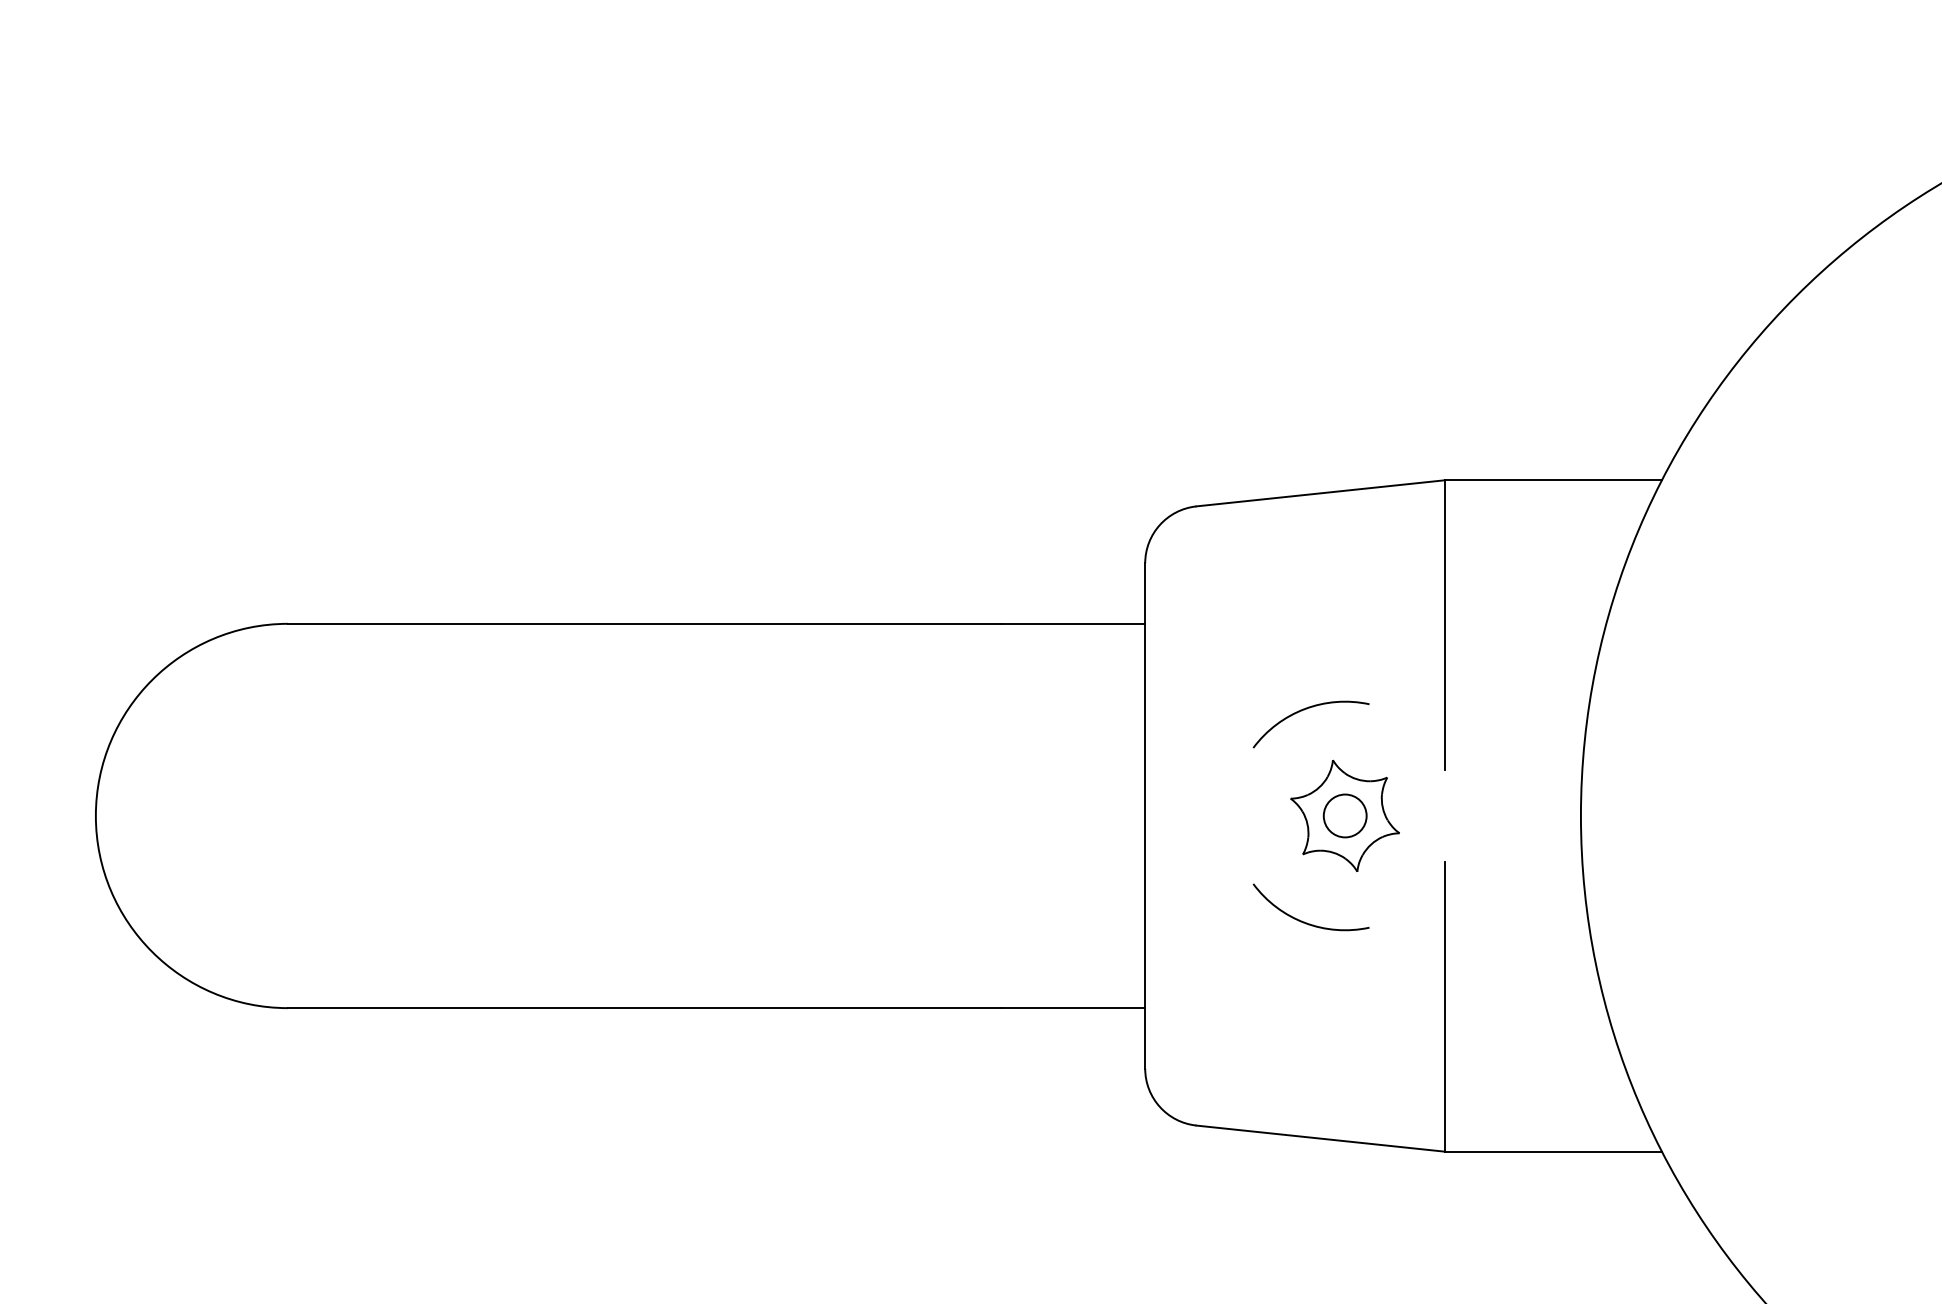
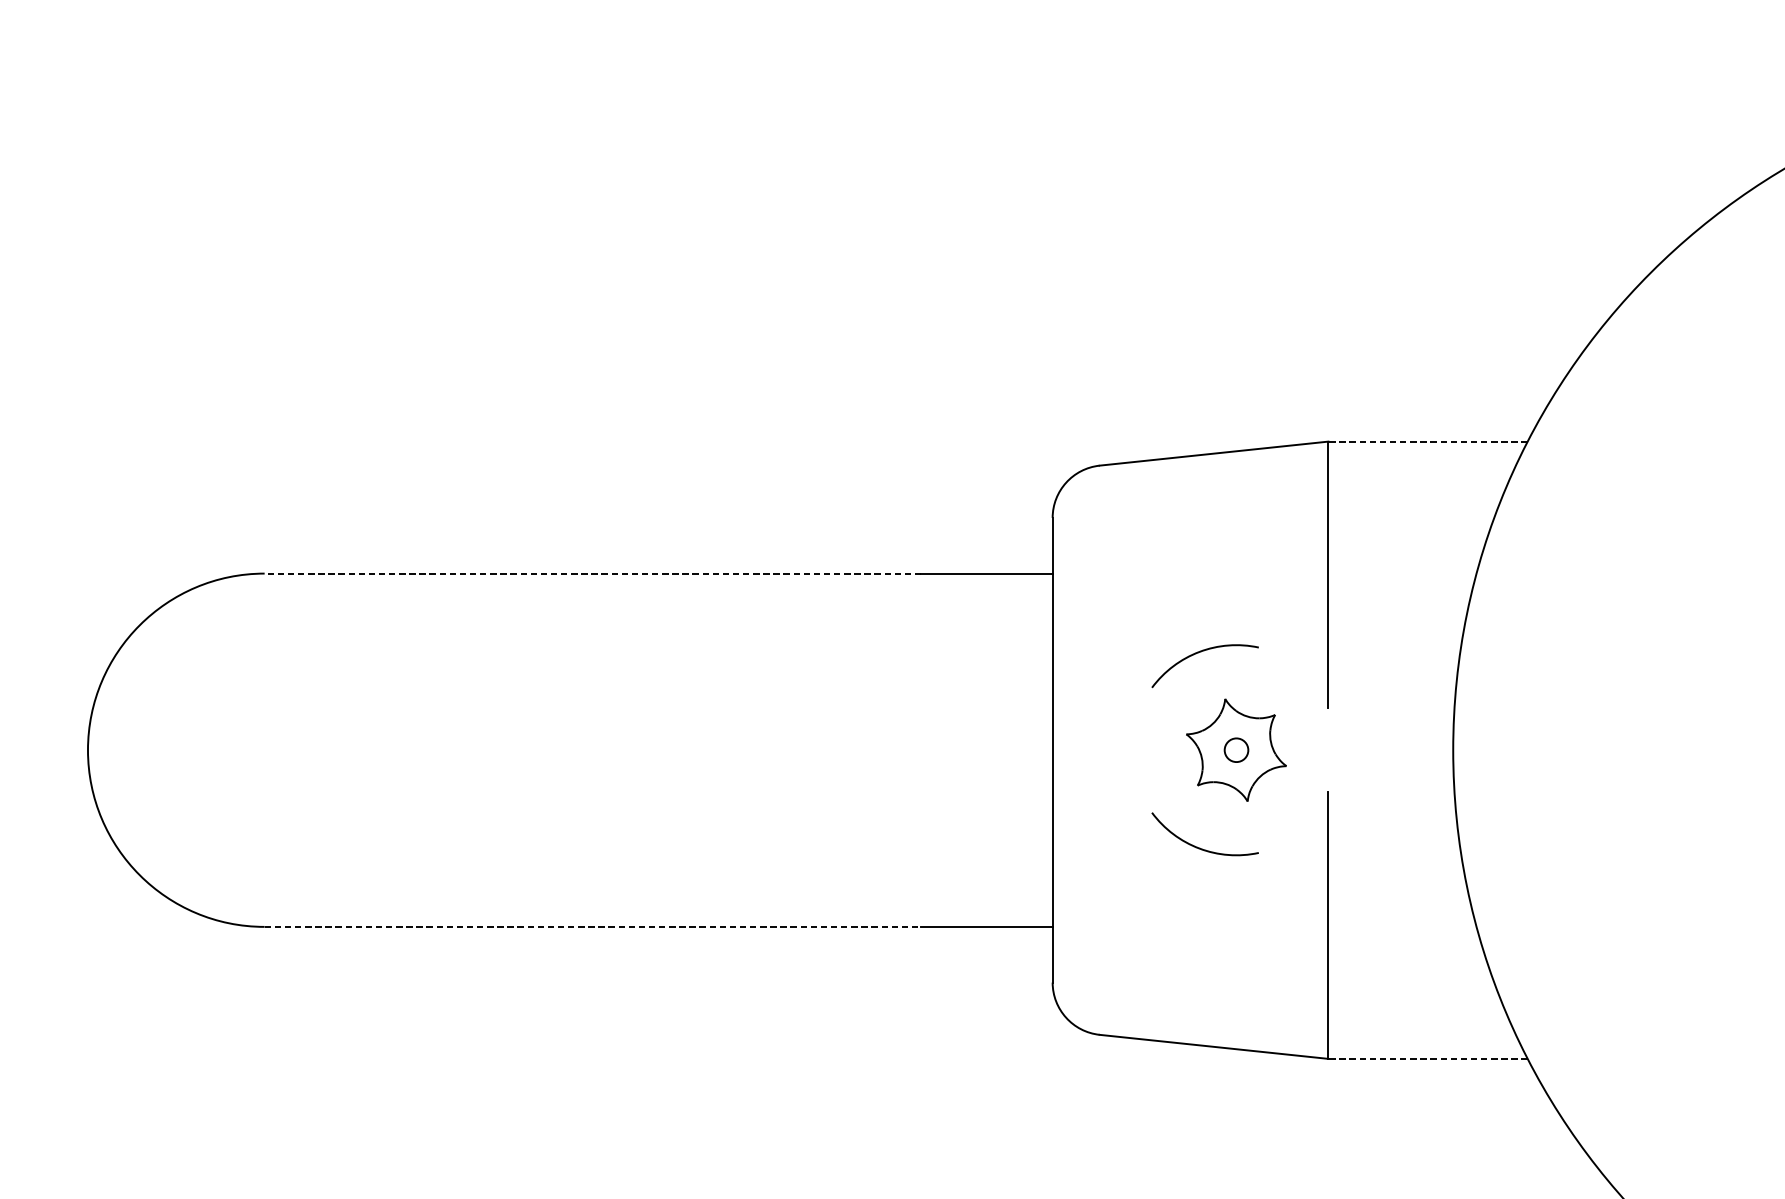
line: (1553, 480) -> (1427, 441), solid -> dashed
line: (644, 623) -> (592, 573), solid -> dashed
circle: (1344, 815) -> (1235, 749), size x0.6
line: (645, 1008) -> (593, 927), solid -> dashed
line: (1553, 1151) -> (1427, 1058), solid -> dashed

